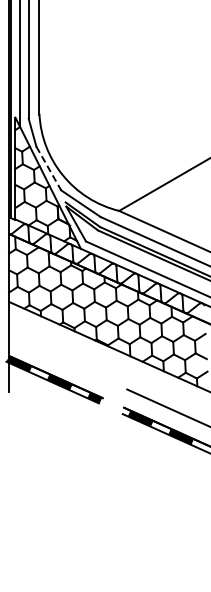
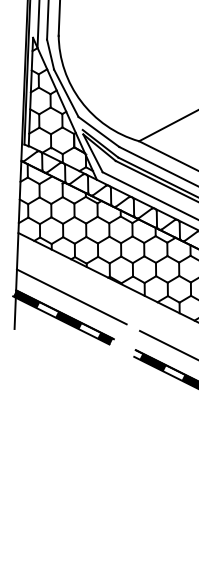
line: (49, 168) -> (67, 93), dashed -> solid
line: (61, 359) -> (71, 296), added

